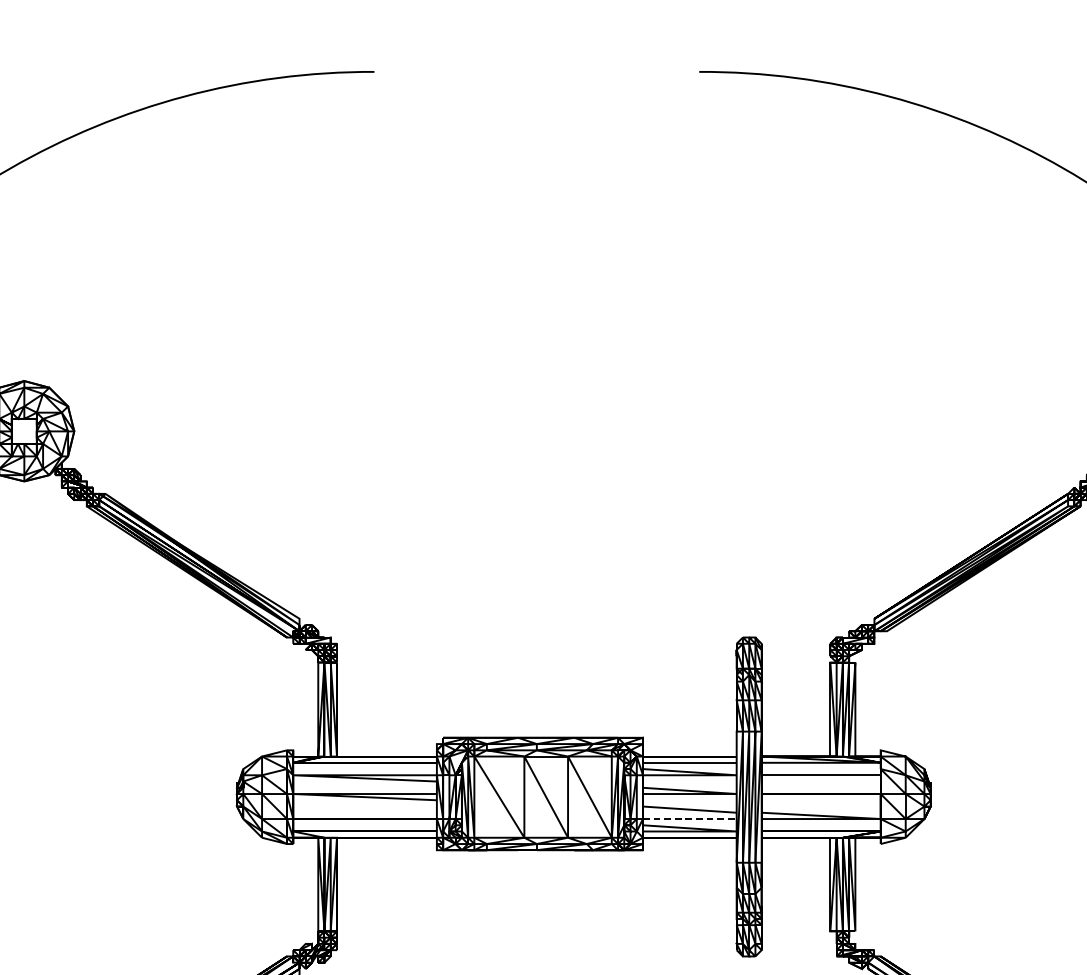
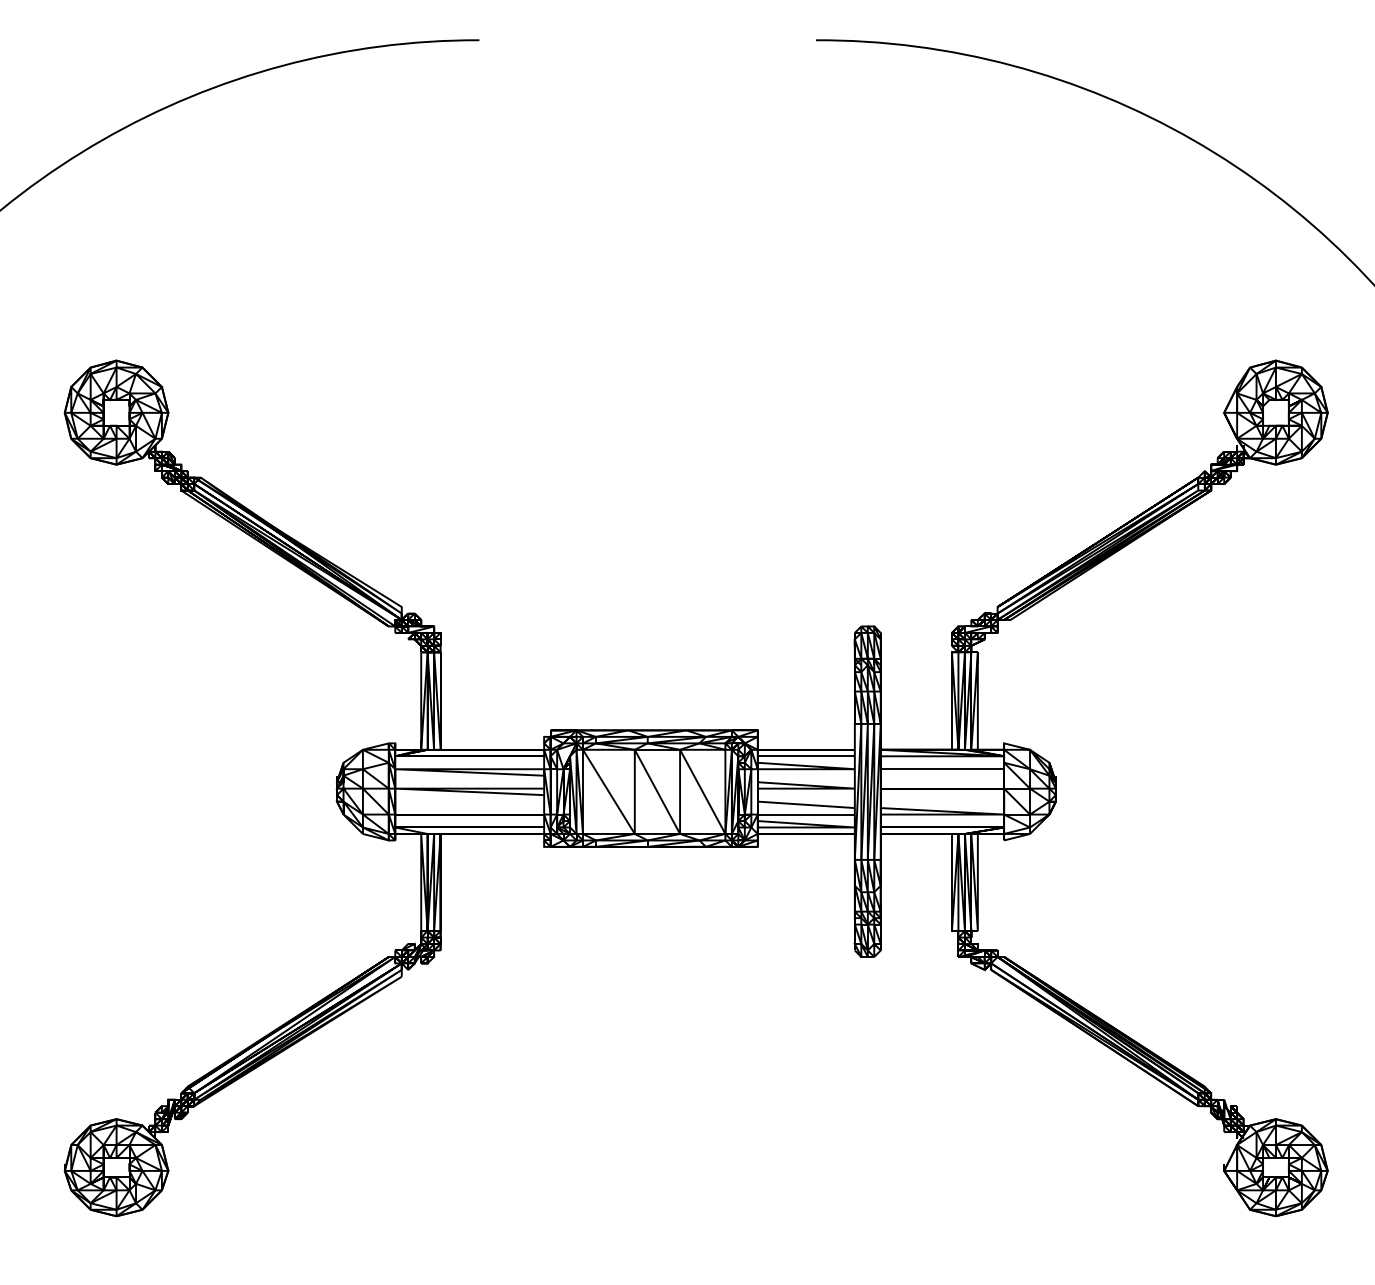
line: (690, 818) -> (806, 814), dashed -> solid

